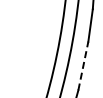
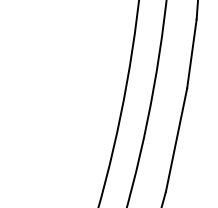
line: (83, 66) -> (176, 141), dashed -> solid

